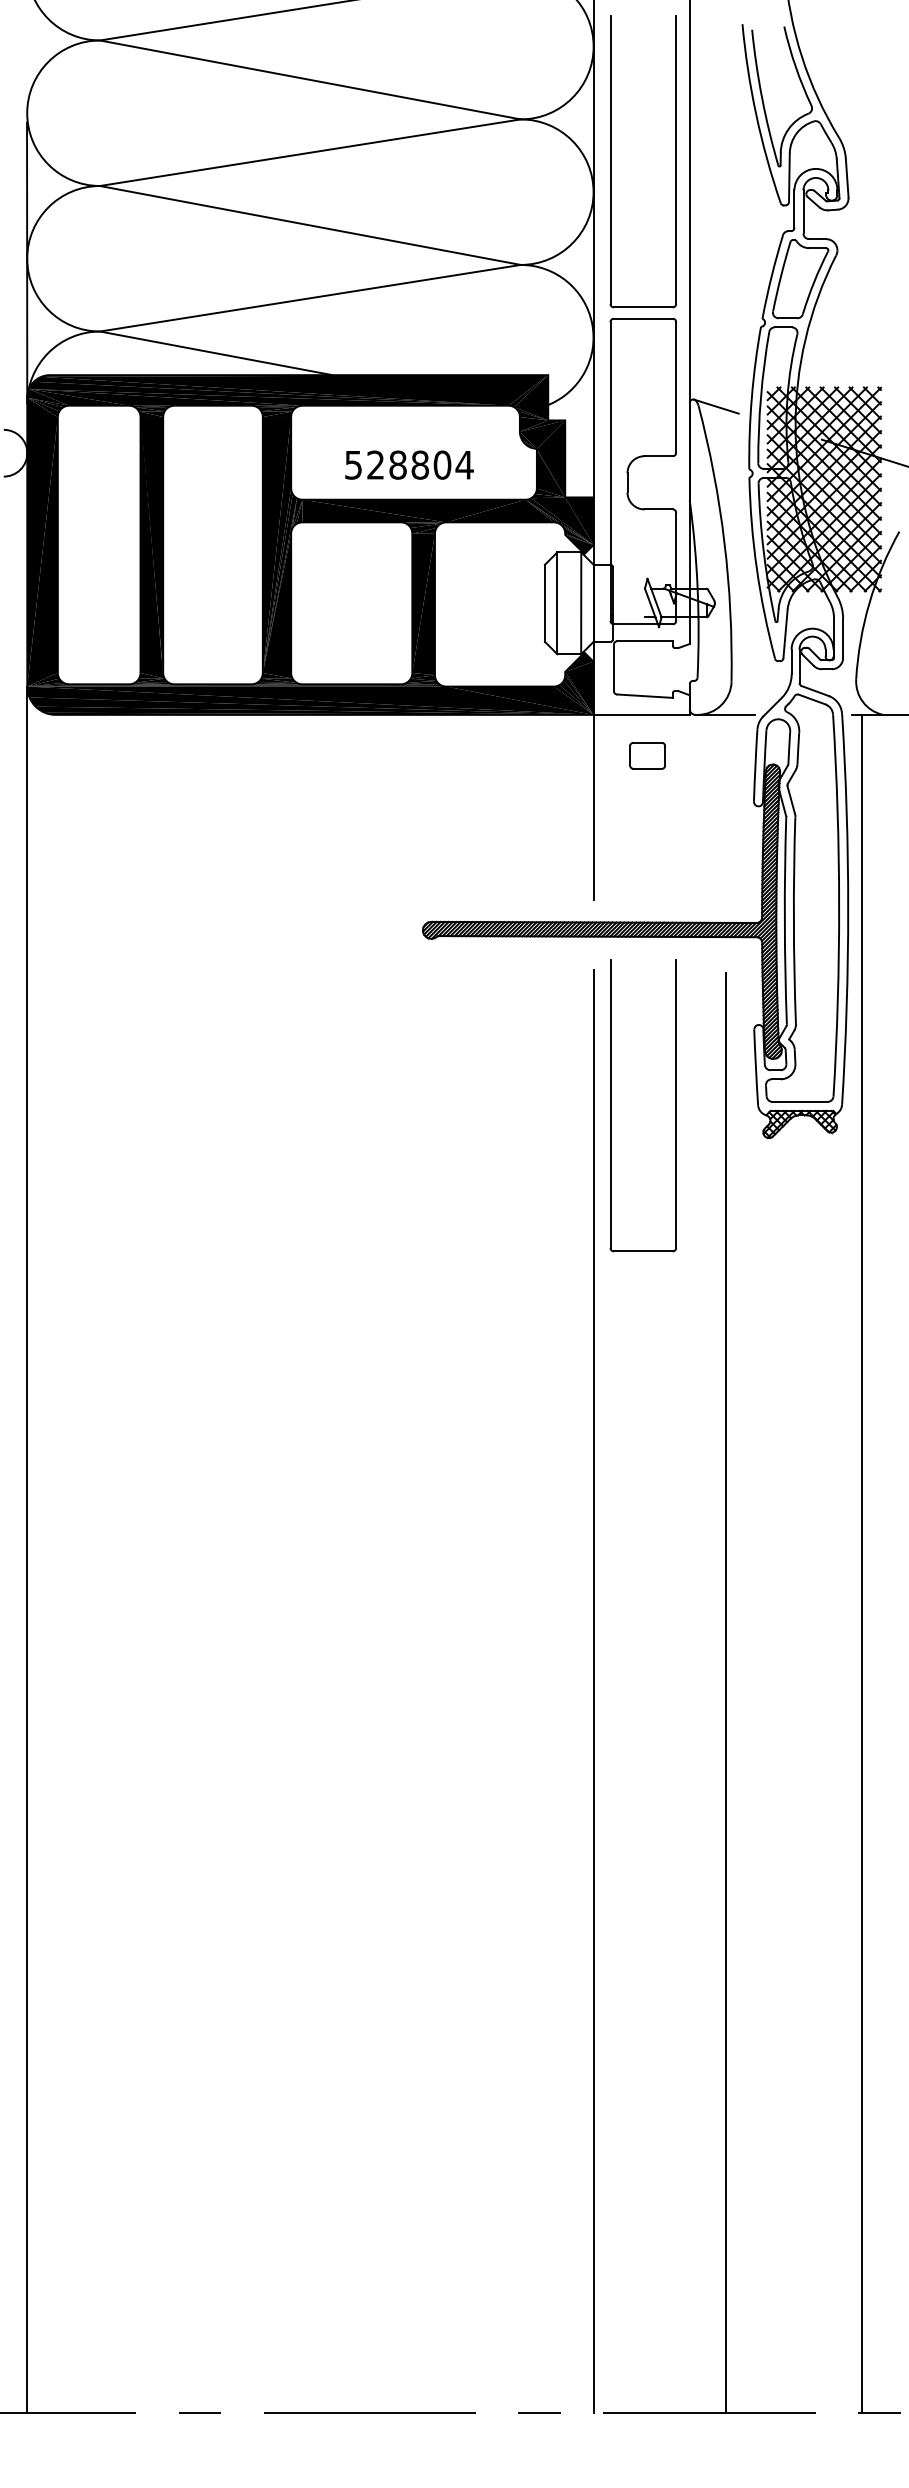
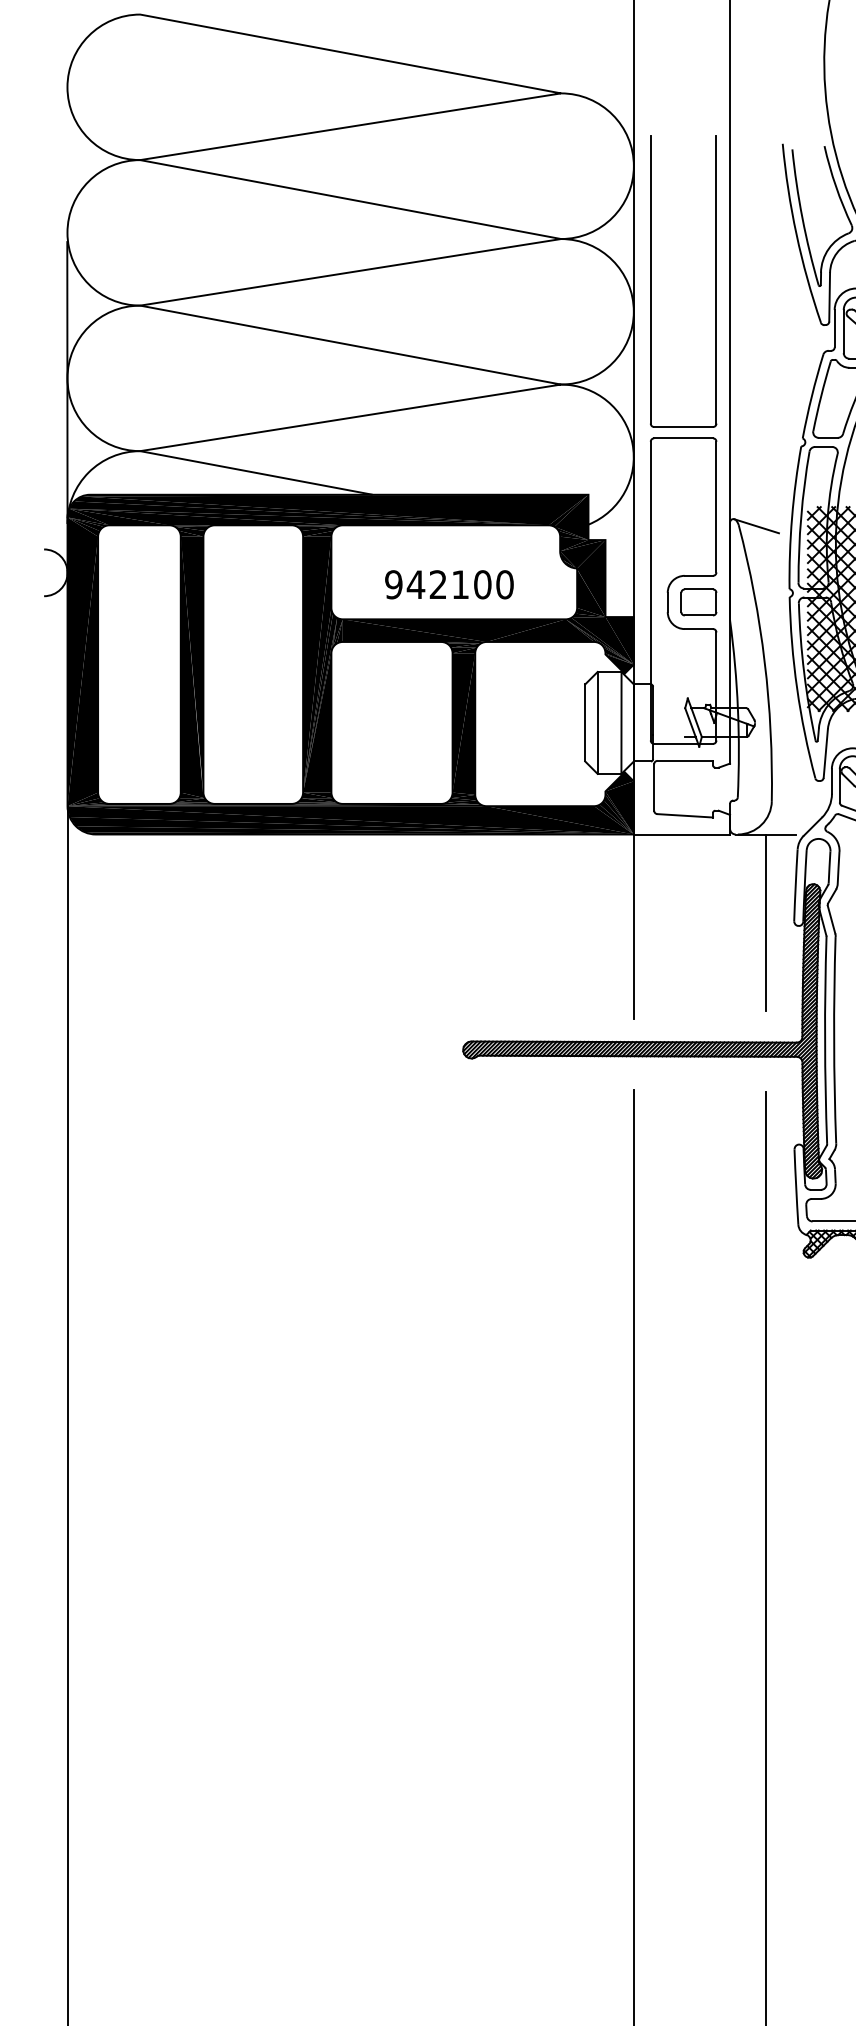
text: (408, 464) -> (448, 584), 528804 -> 942100
part: (647, 755) -> (698, 602), moved
line: (726, 802) -> (766, 922), added
part: (611, 1105) -> (651, 1225), removed

